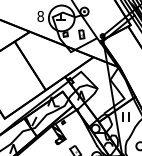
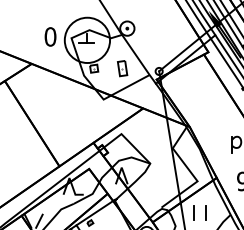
text: (40, 16) -> (50, 36), 8 -> 0

